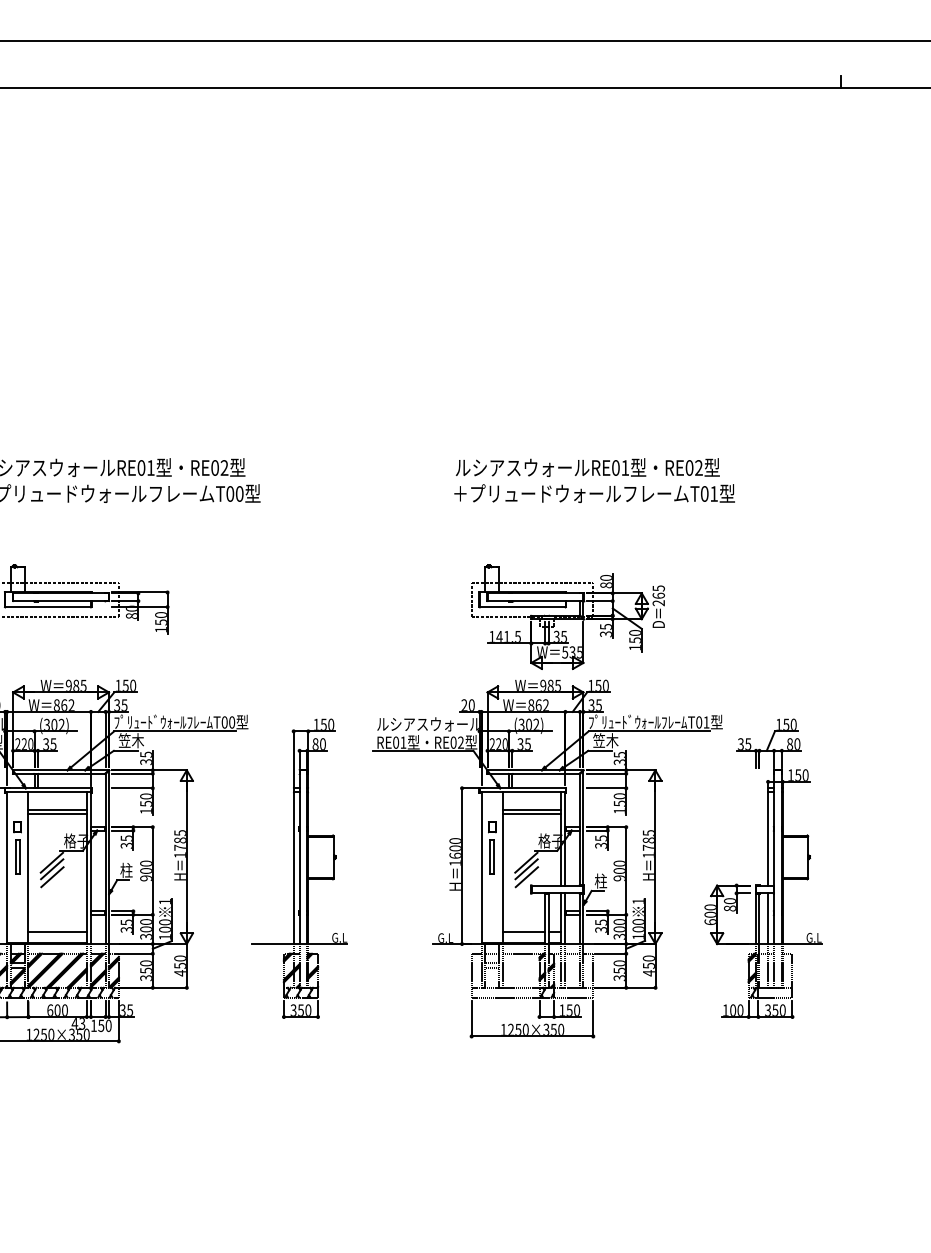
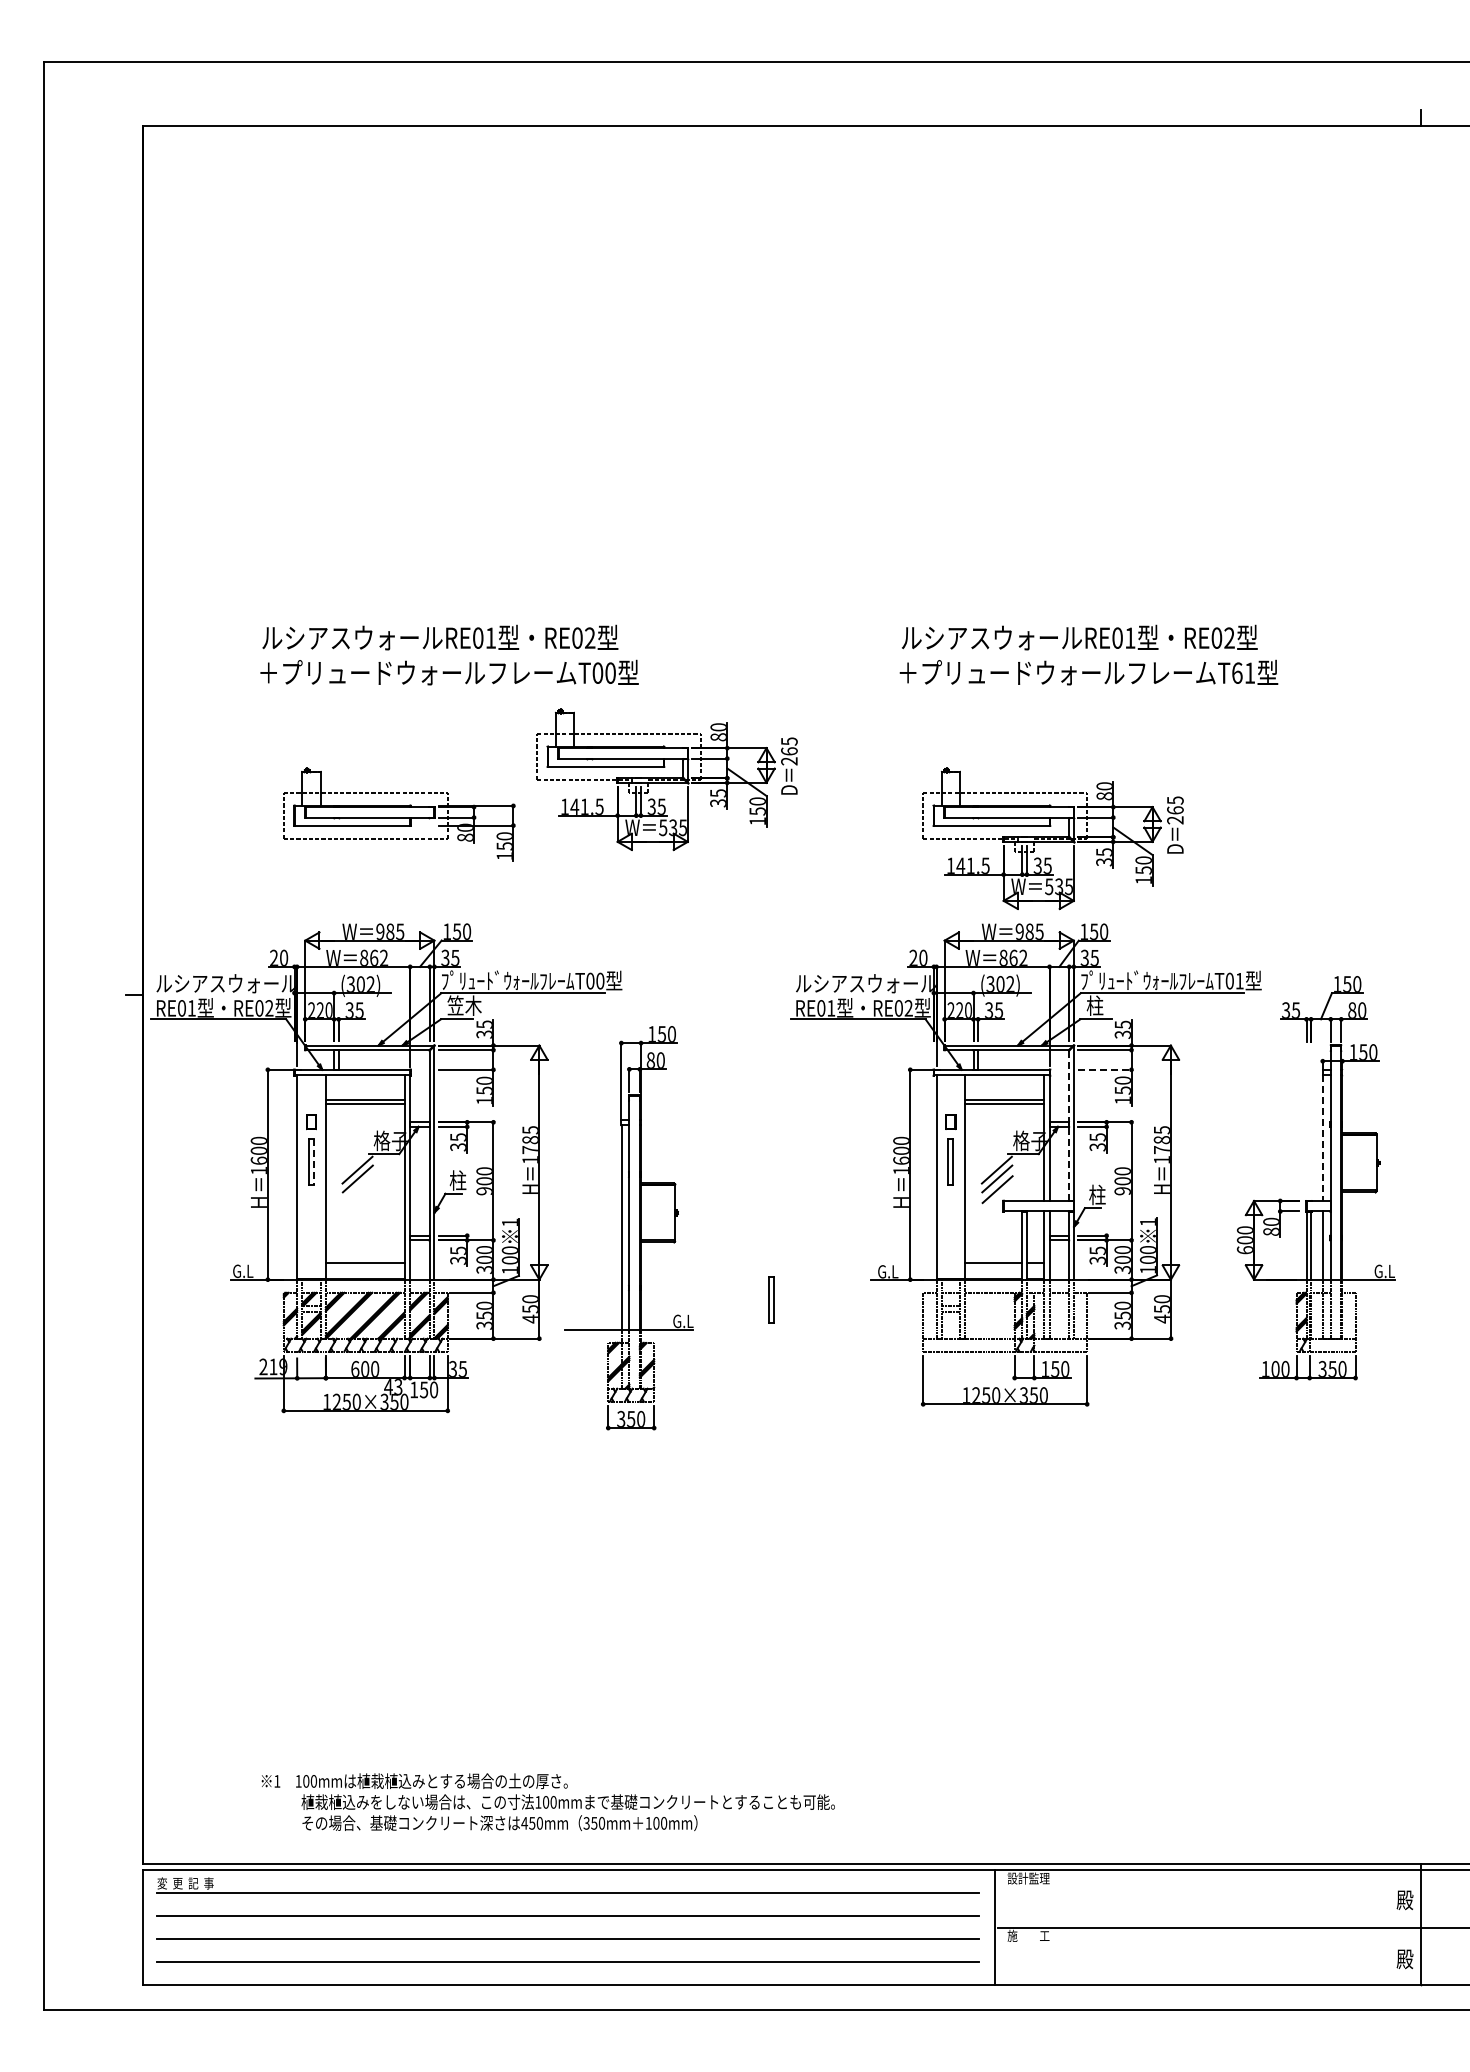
text: (704, 493) -> (1237, 672), T01 -> T61
part: (281, 572) -> (666, 779), added
text: (605, 740) -> (1103, 1005), 笠木 -> 柱
line: (606, 788) -> (1104, 1069), solid -> dashed
line: (580, 830) -> (1069, 1126), solid -> dashed
line: (768, 839) -> (1323, 1138), solid -> dashed
line: (19, 857) -> (314, 1162), solid -> dashed
part: (298, 868) -> (628, 1228), moved
line: (52, 877) -> (358, 1189), removed
part: (359, 958) -> (771, 1299), added

